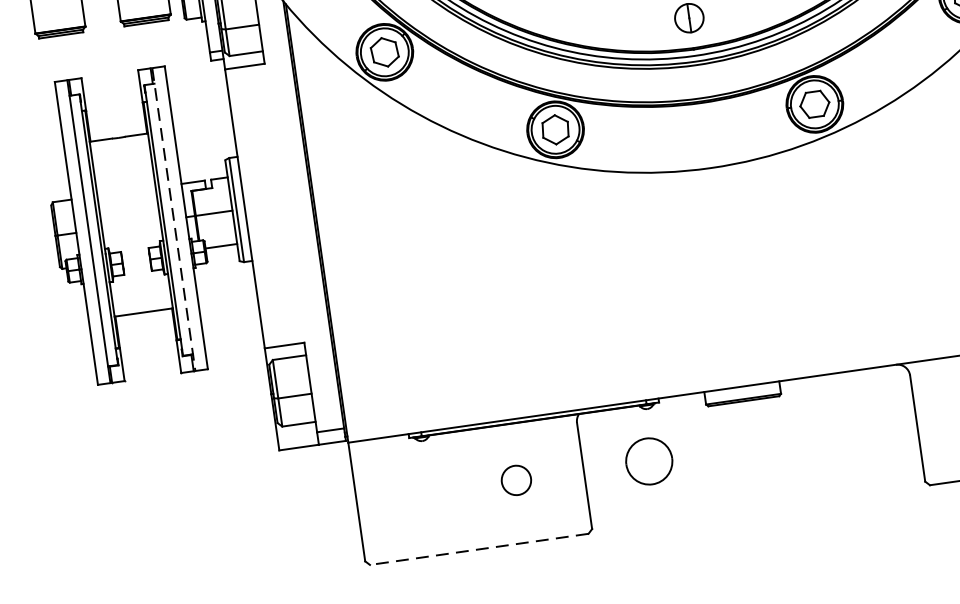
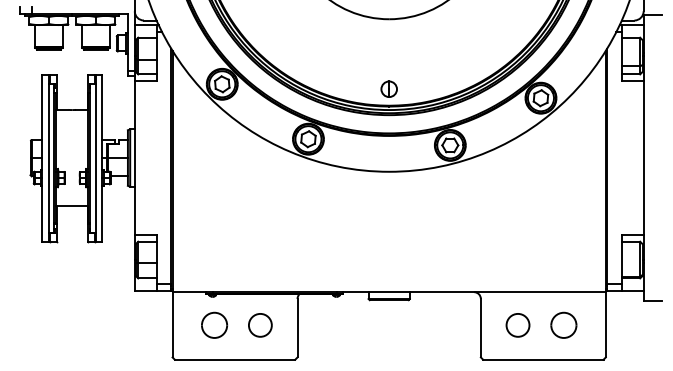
line: (173, 219) -> (95, 158), dashed -> solid
part: (648, 459) -> (214, 324), moved
circle: (516, 480) -> (260, 325), size x1.43
line: (478, 549) -> (234, 359), dashed -> solid

